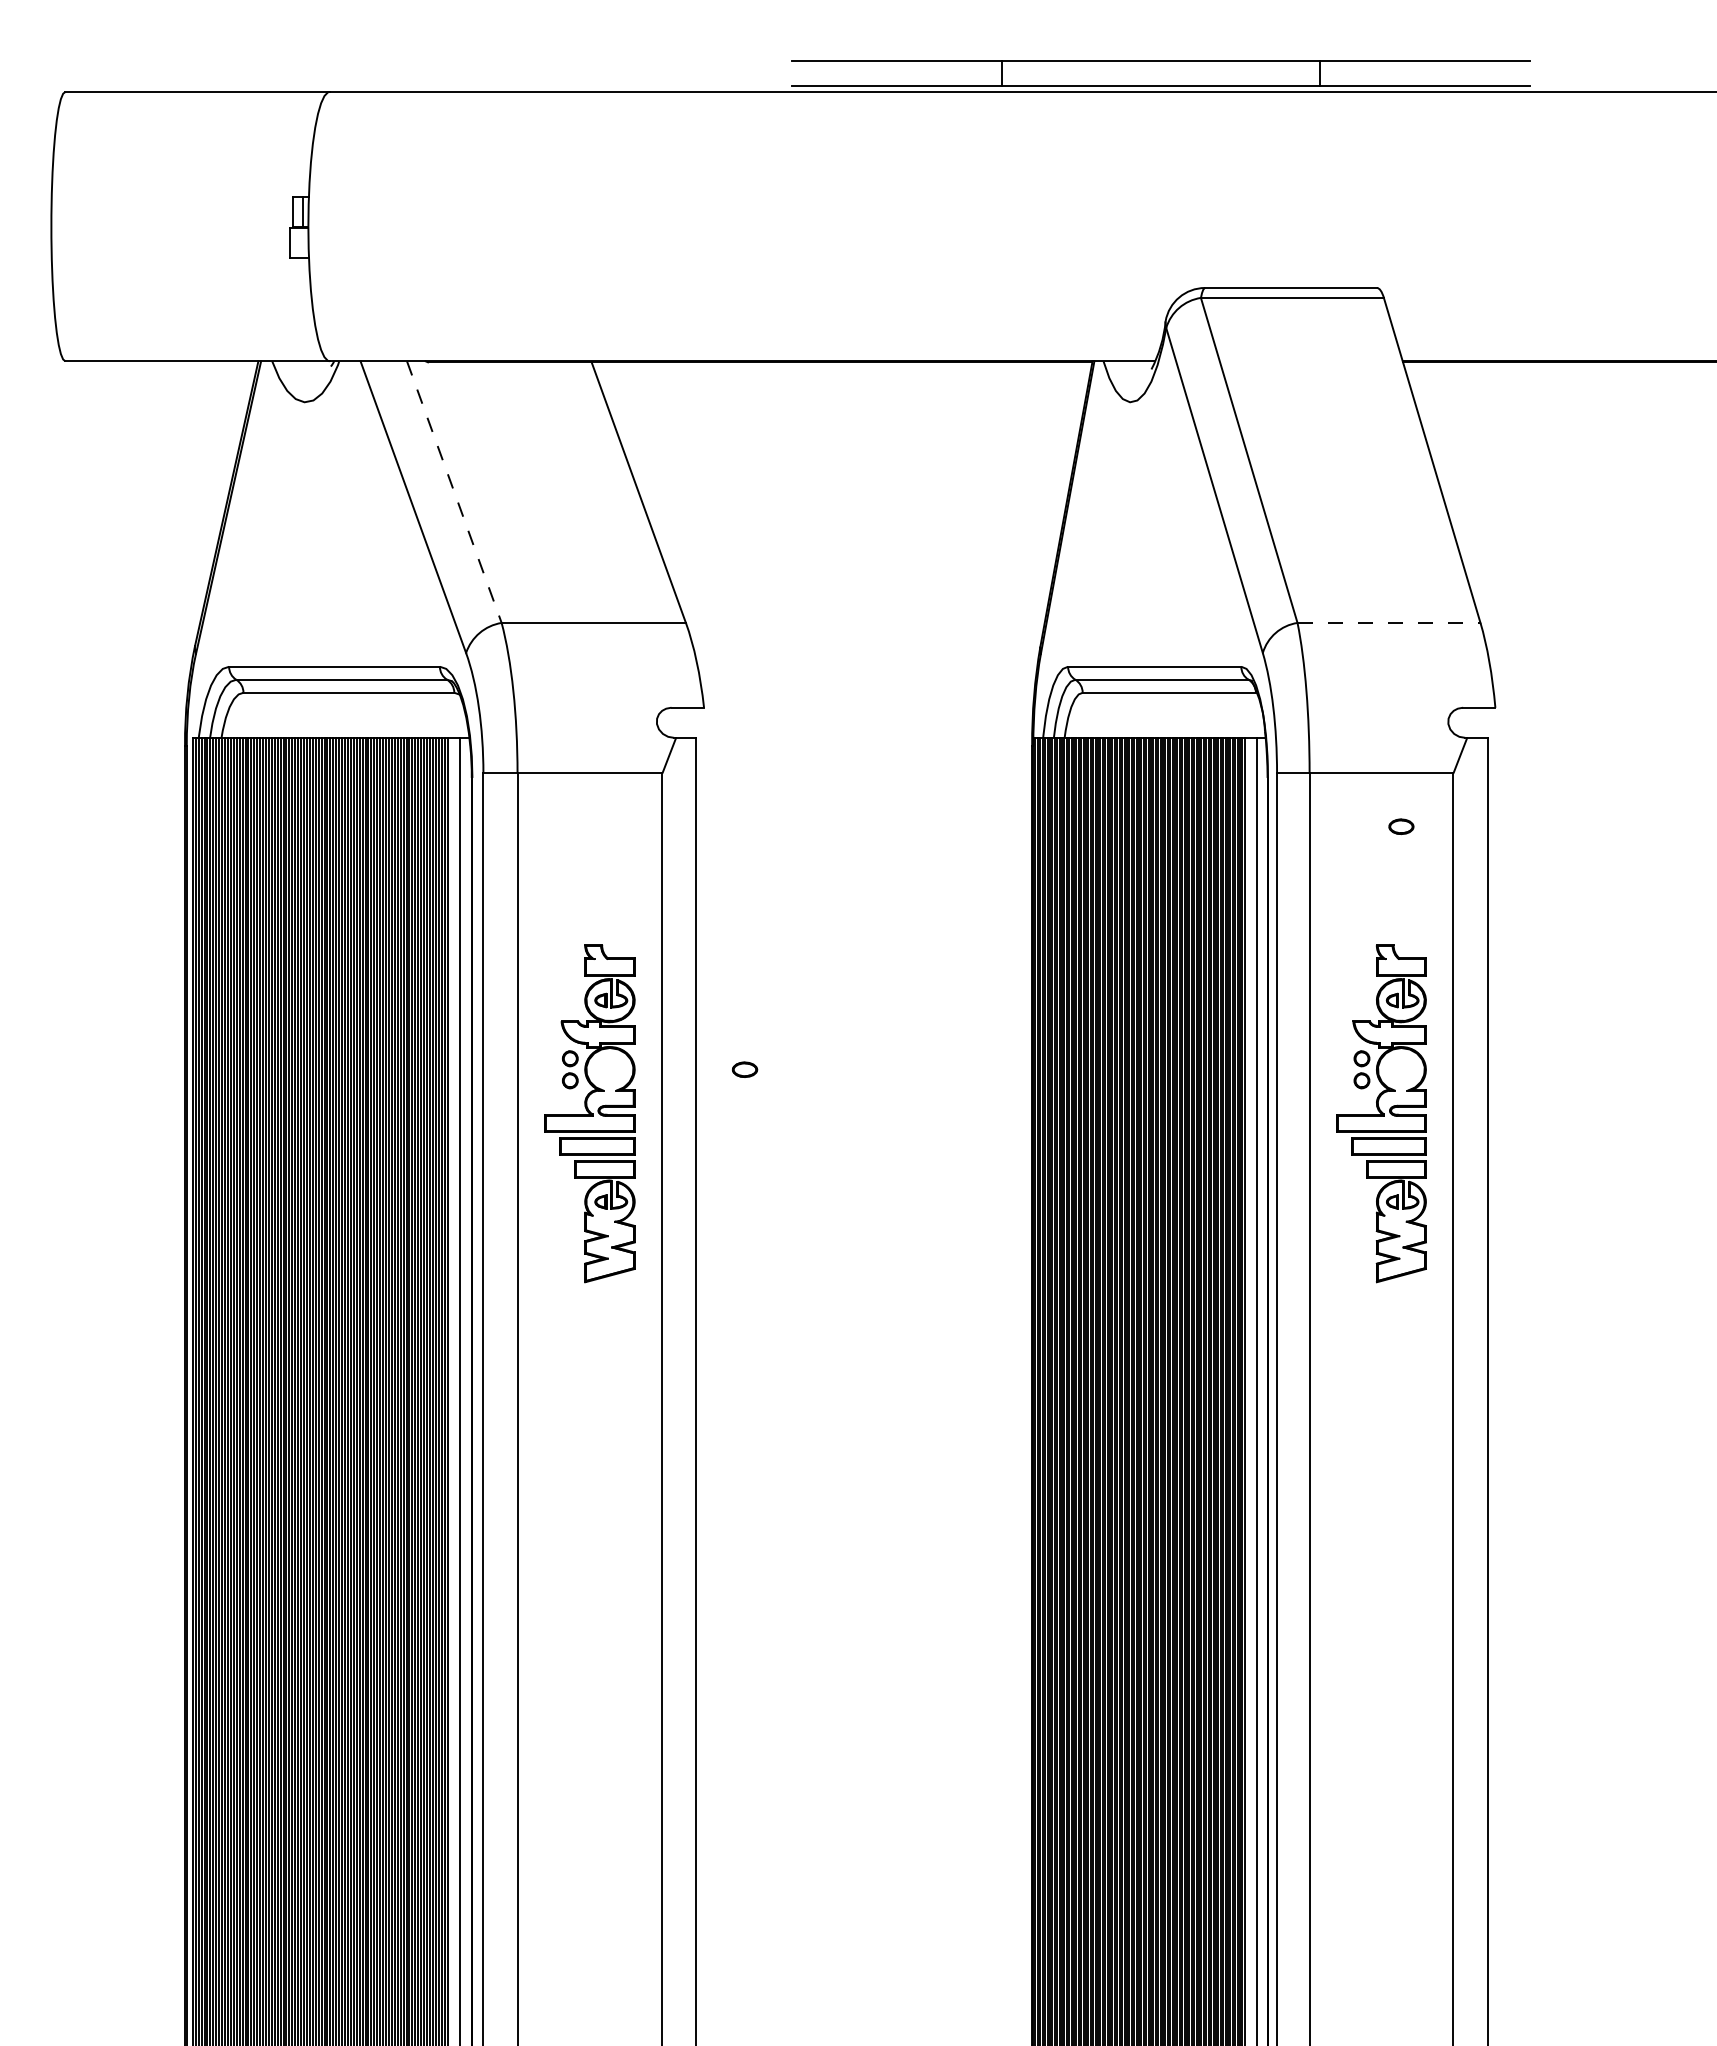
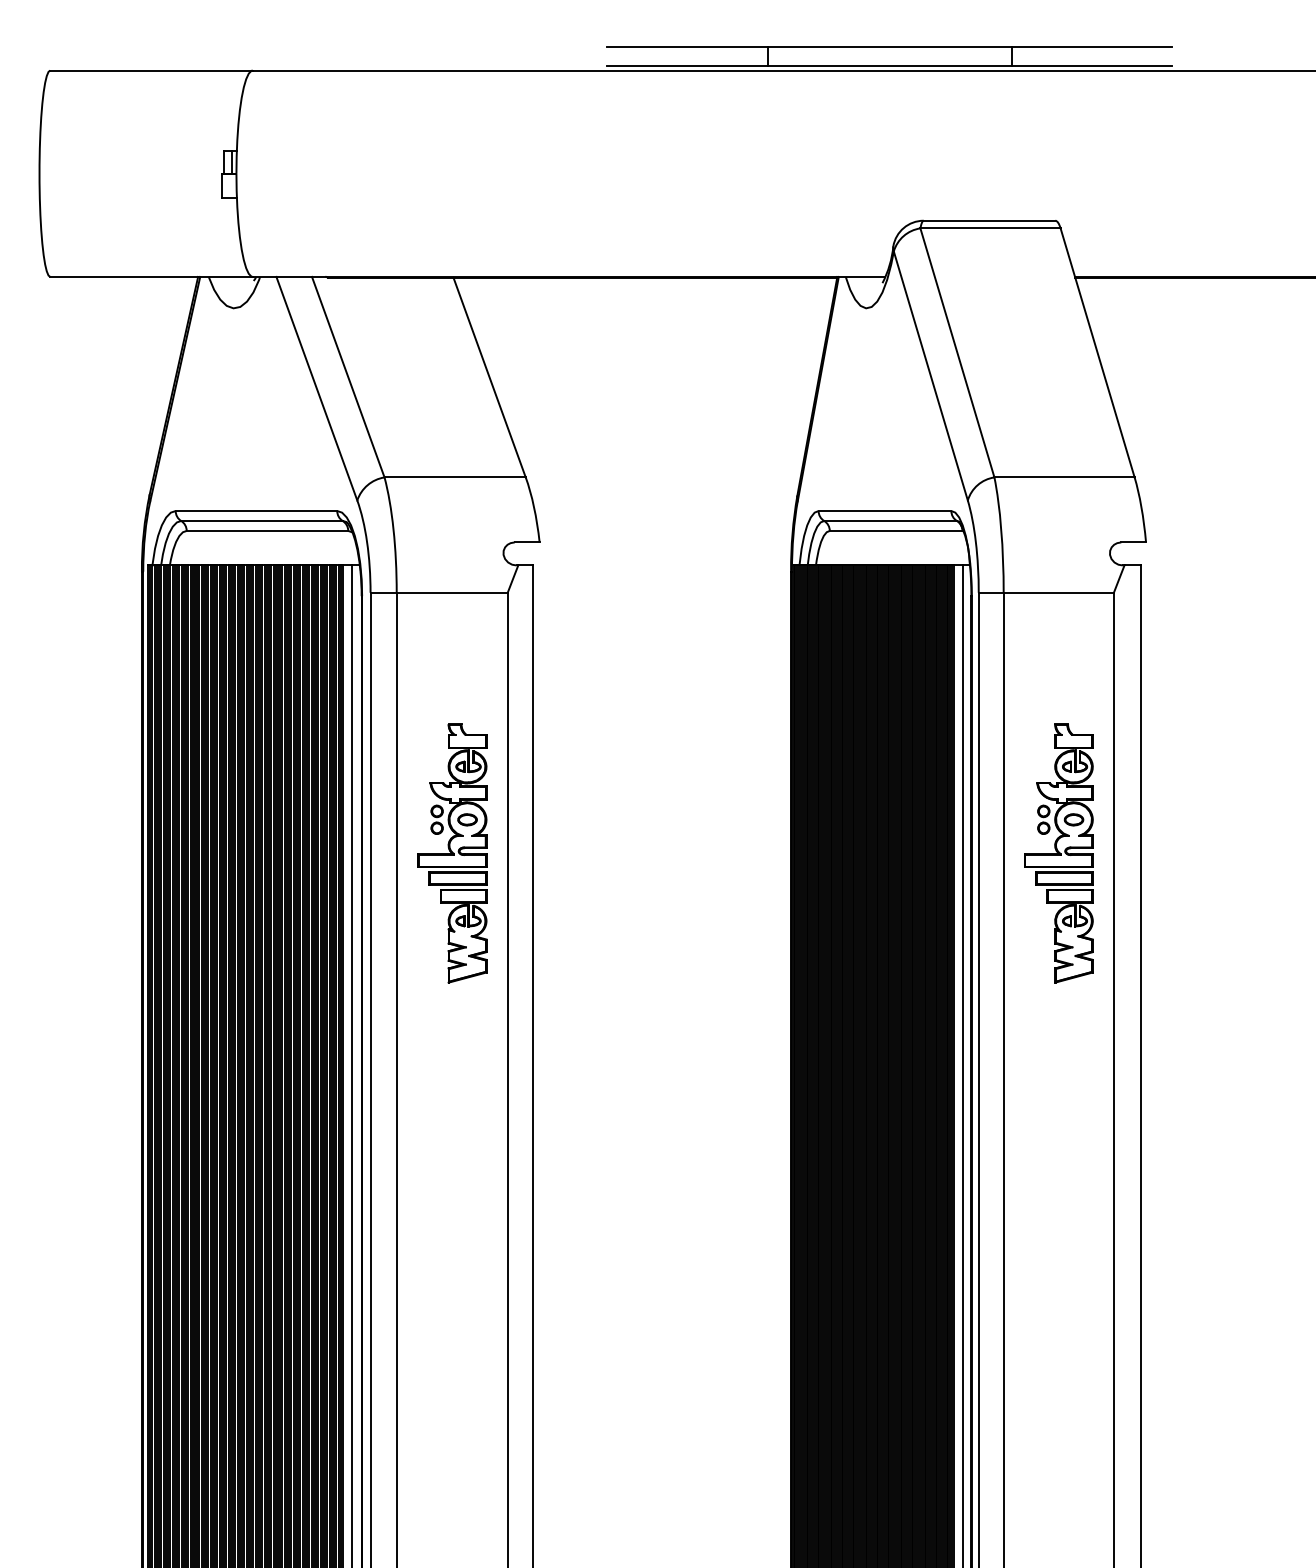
line: (454, 492) -> (348, 377), dashed -> solid
line: (1389, 622) -> (1064, 477), dashed -> solid
part: (1401, 826) -> (1074, 819), moved
part: (745, 1069) -> (467, 819), moved

